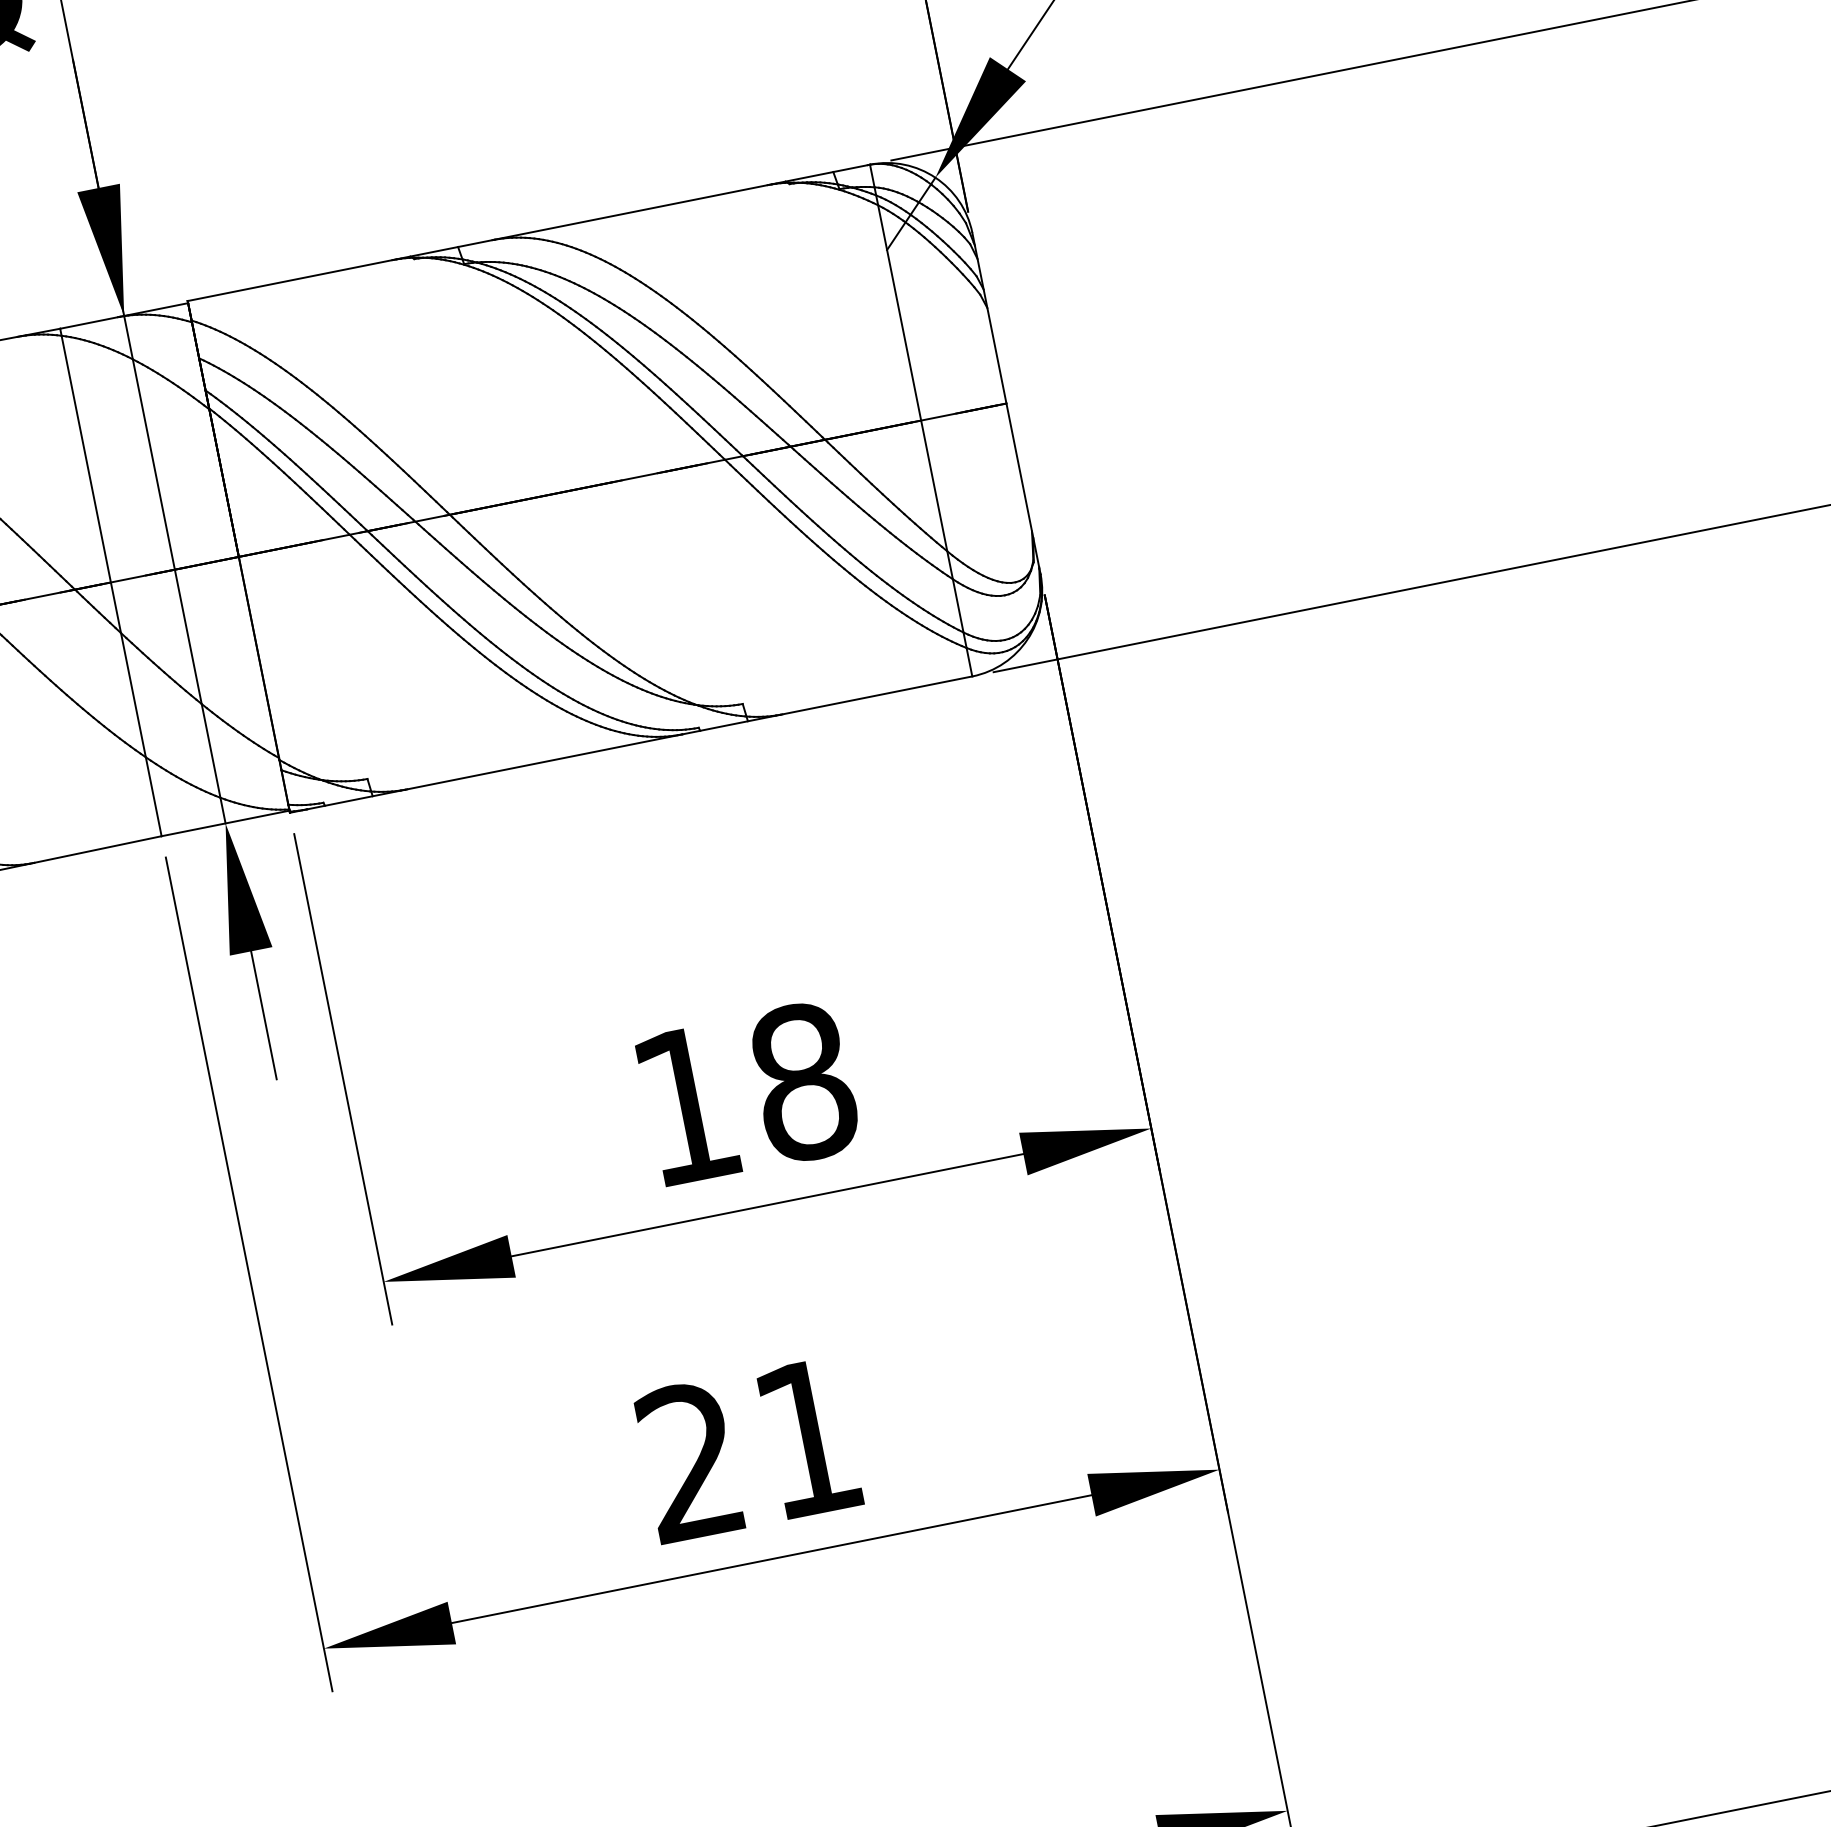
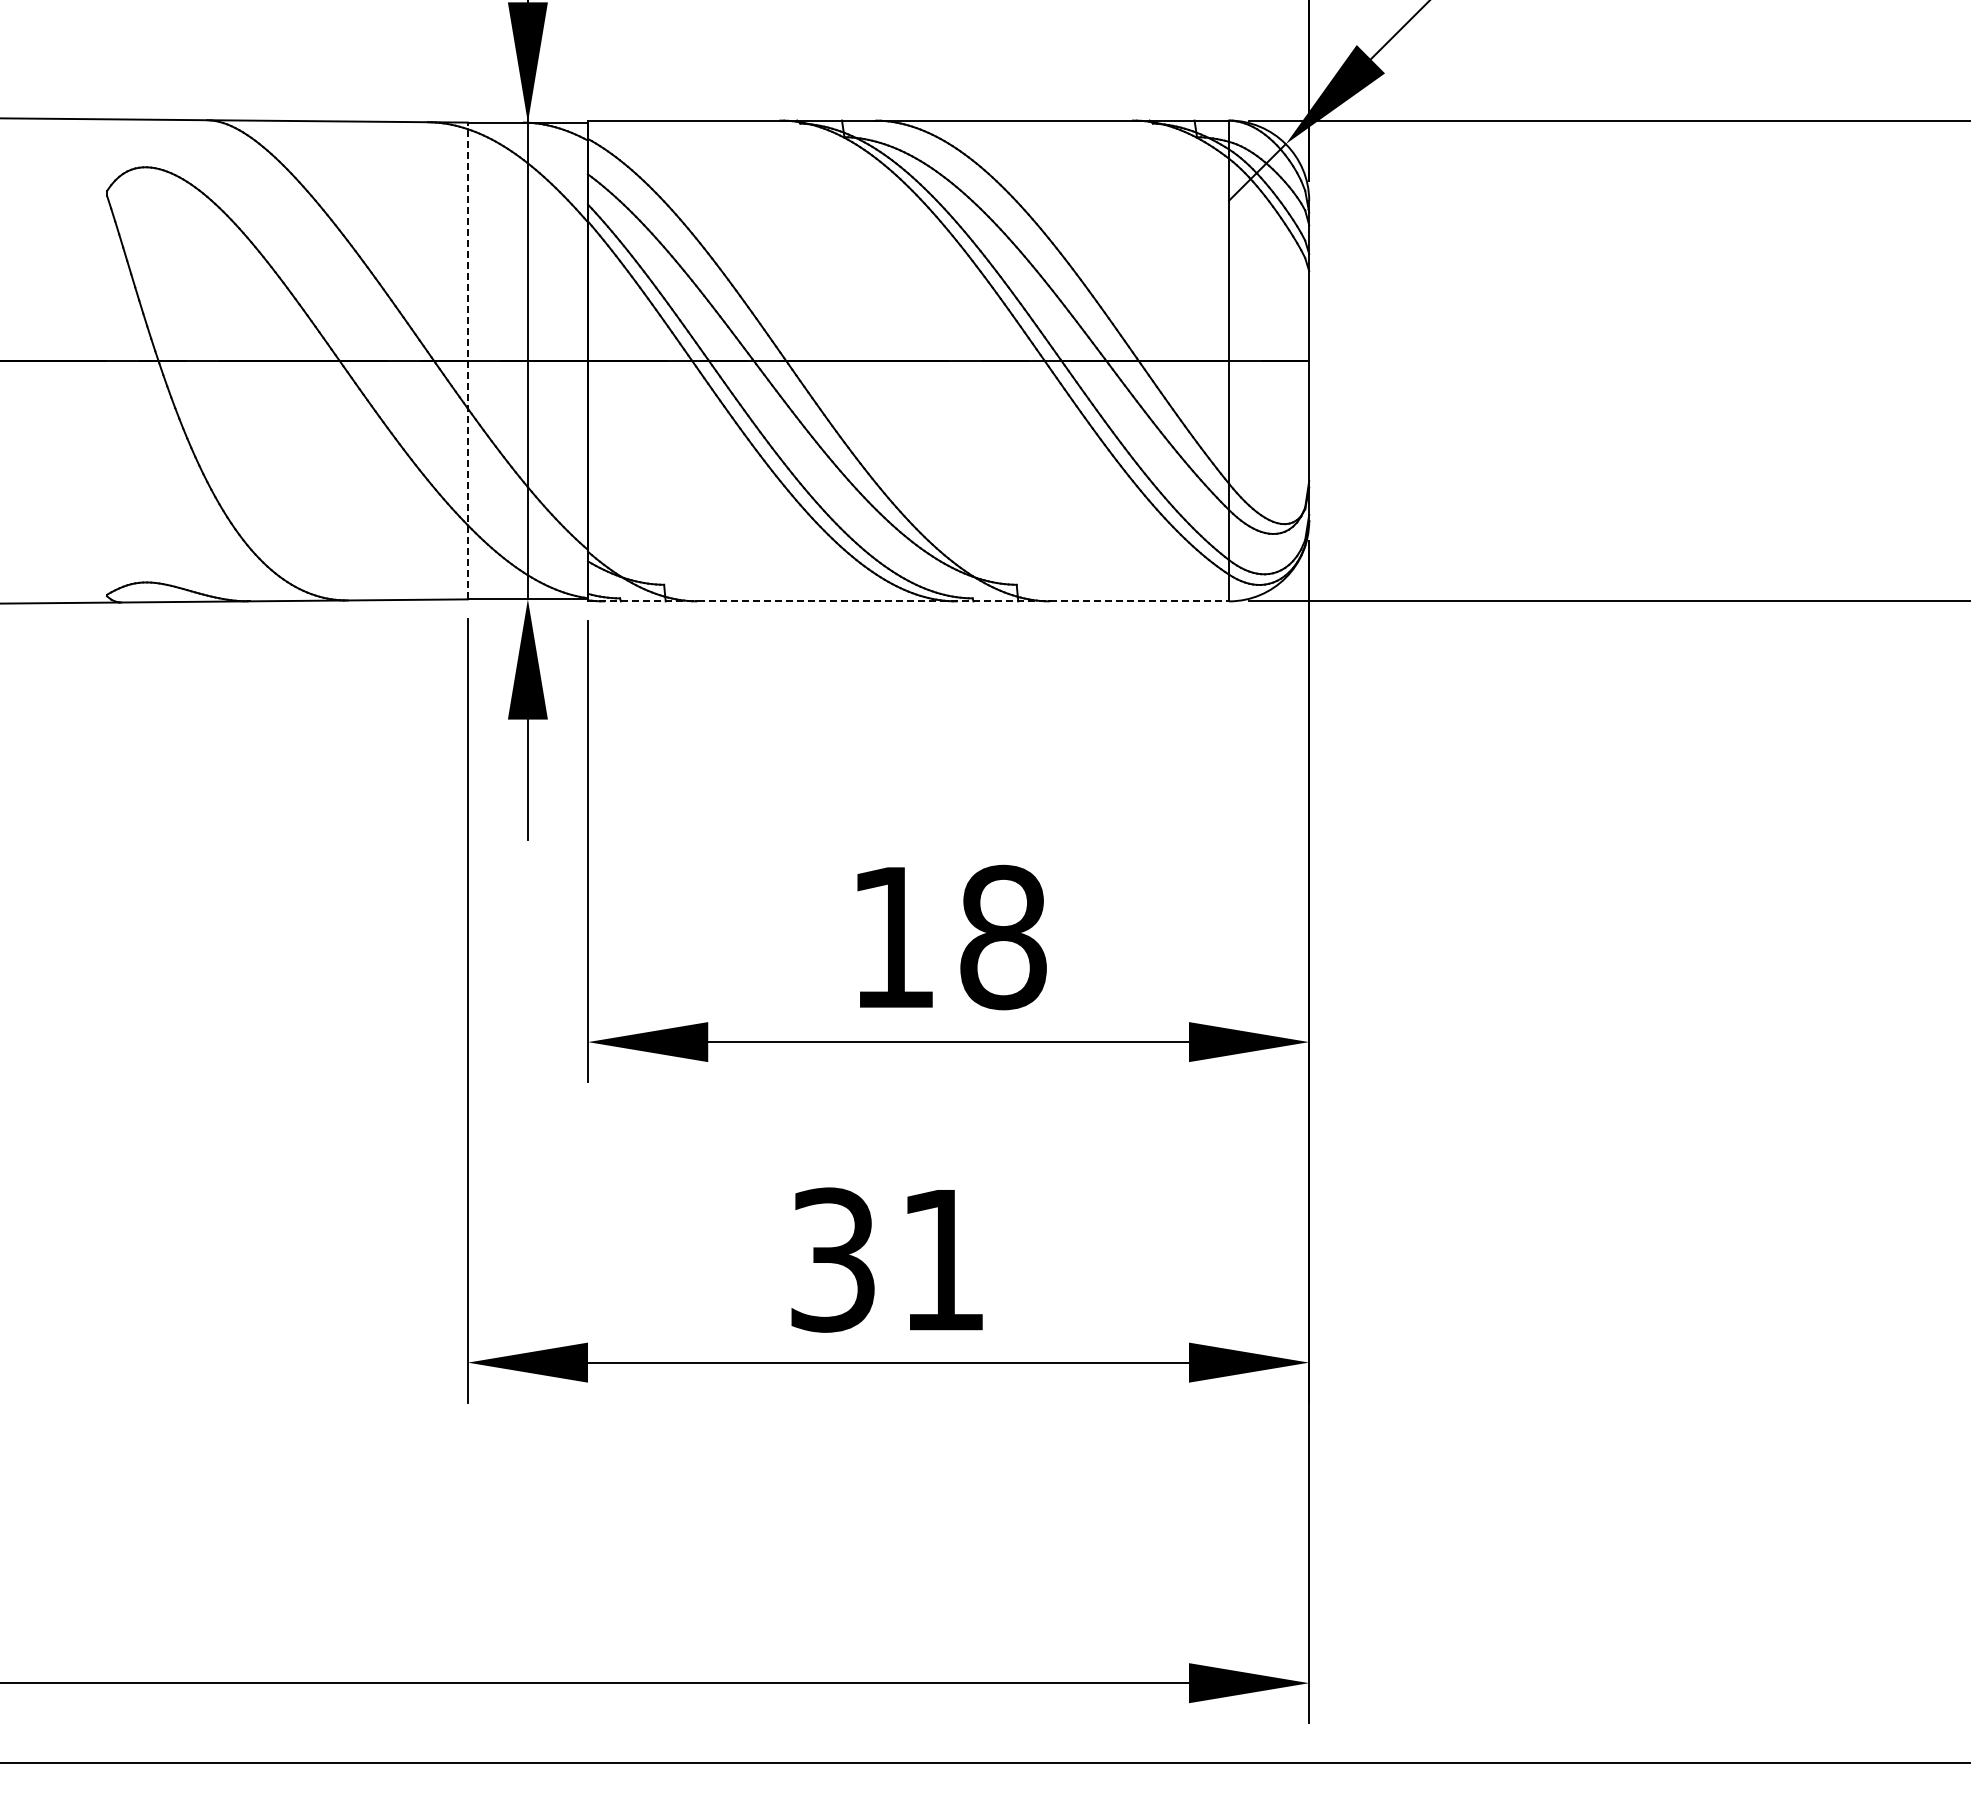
line: (110, 582) -> (467, 360), solid -> dashed
line: (631, 744) -> (908, 601), solid -> dashed
text: (690, 1461) -> (832, 1259), 21 -> 31

